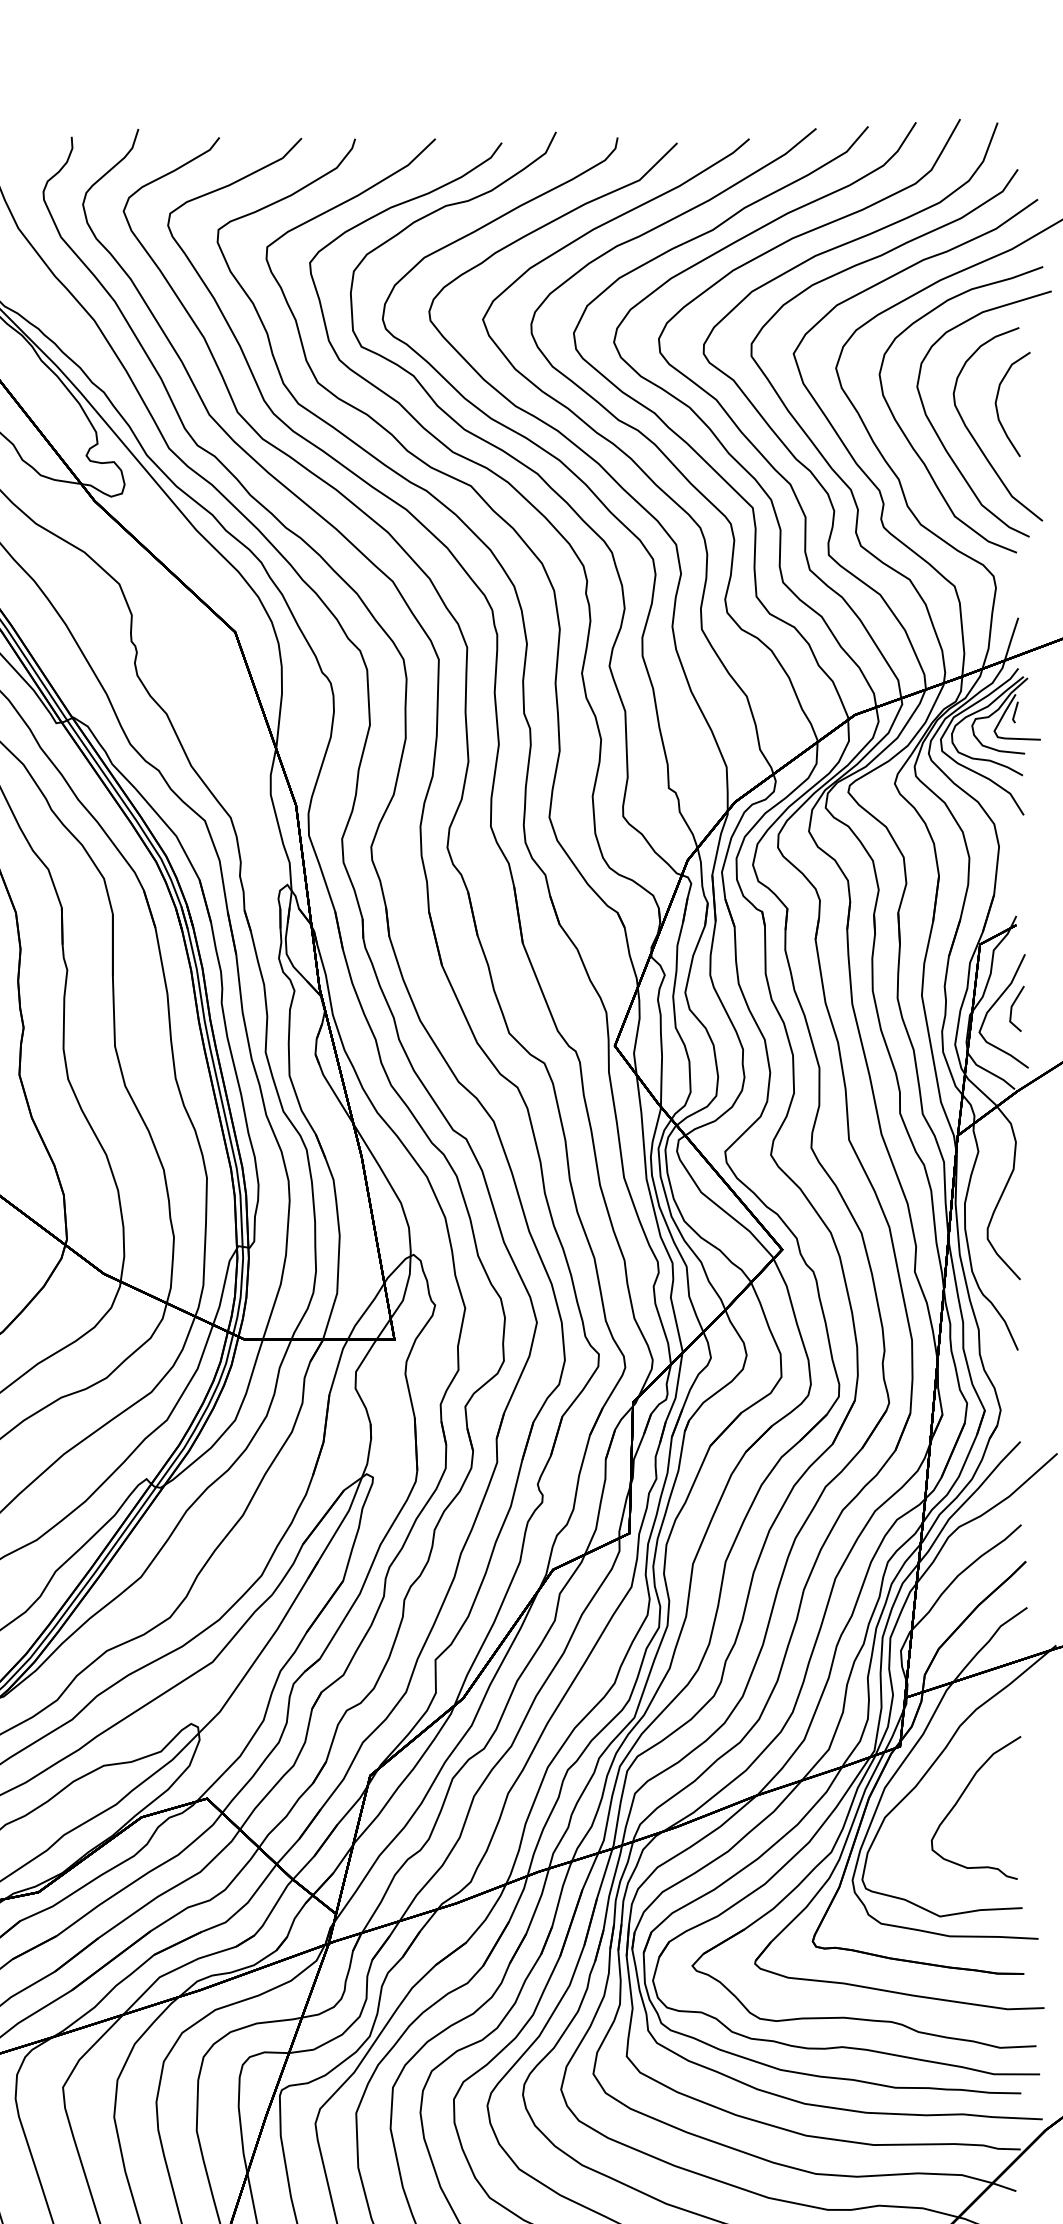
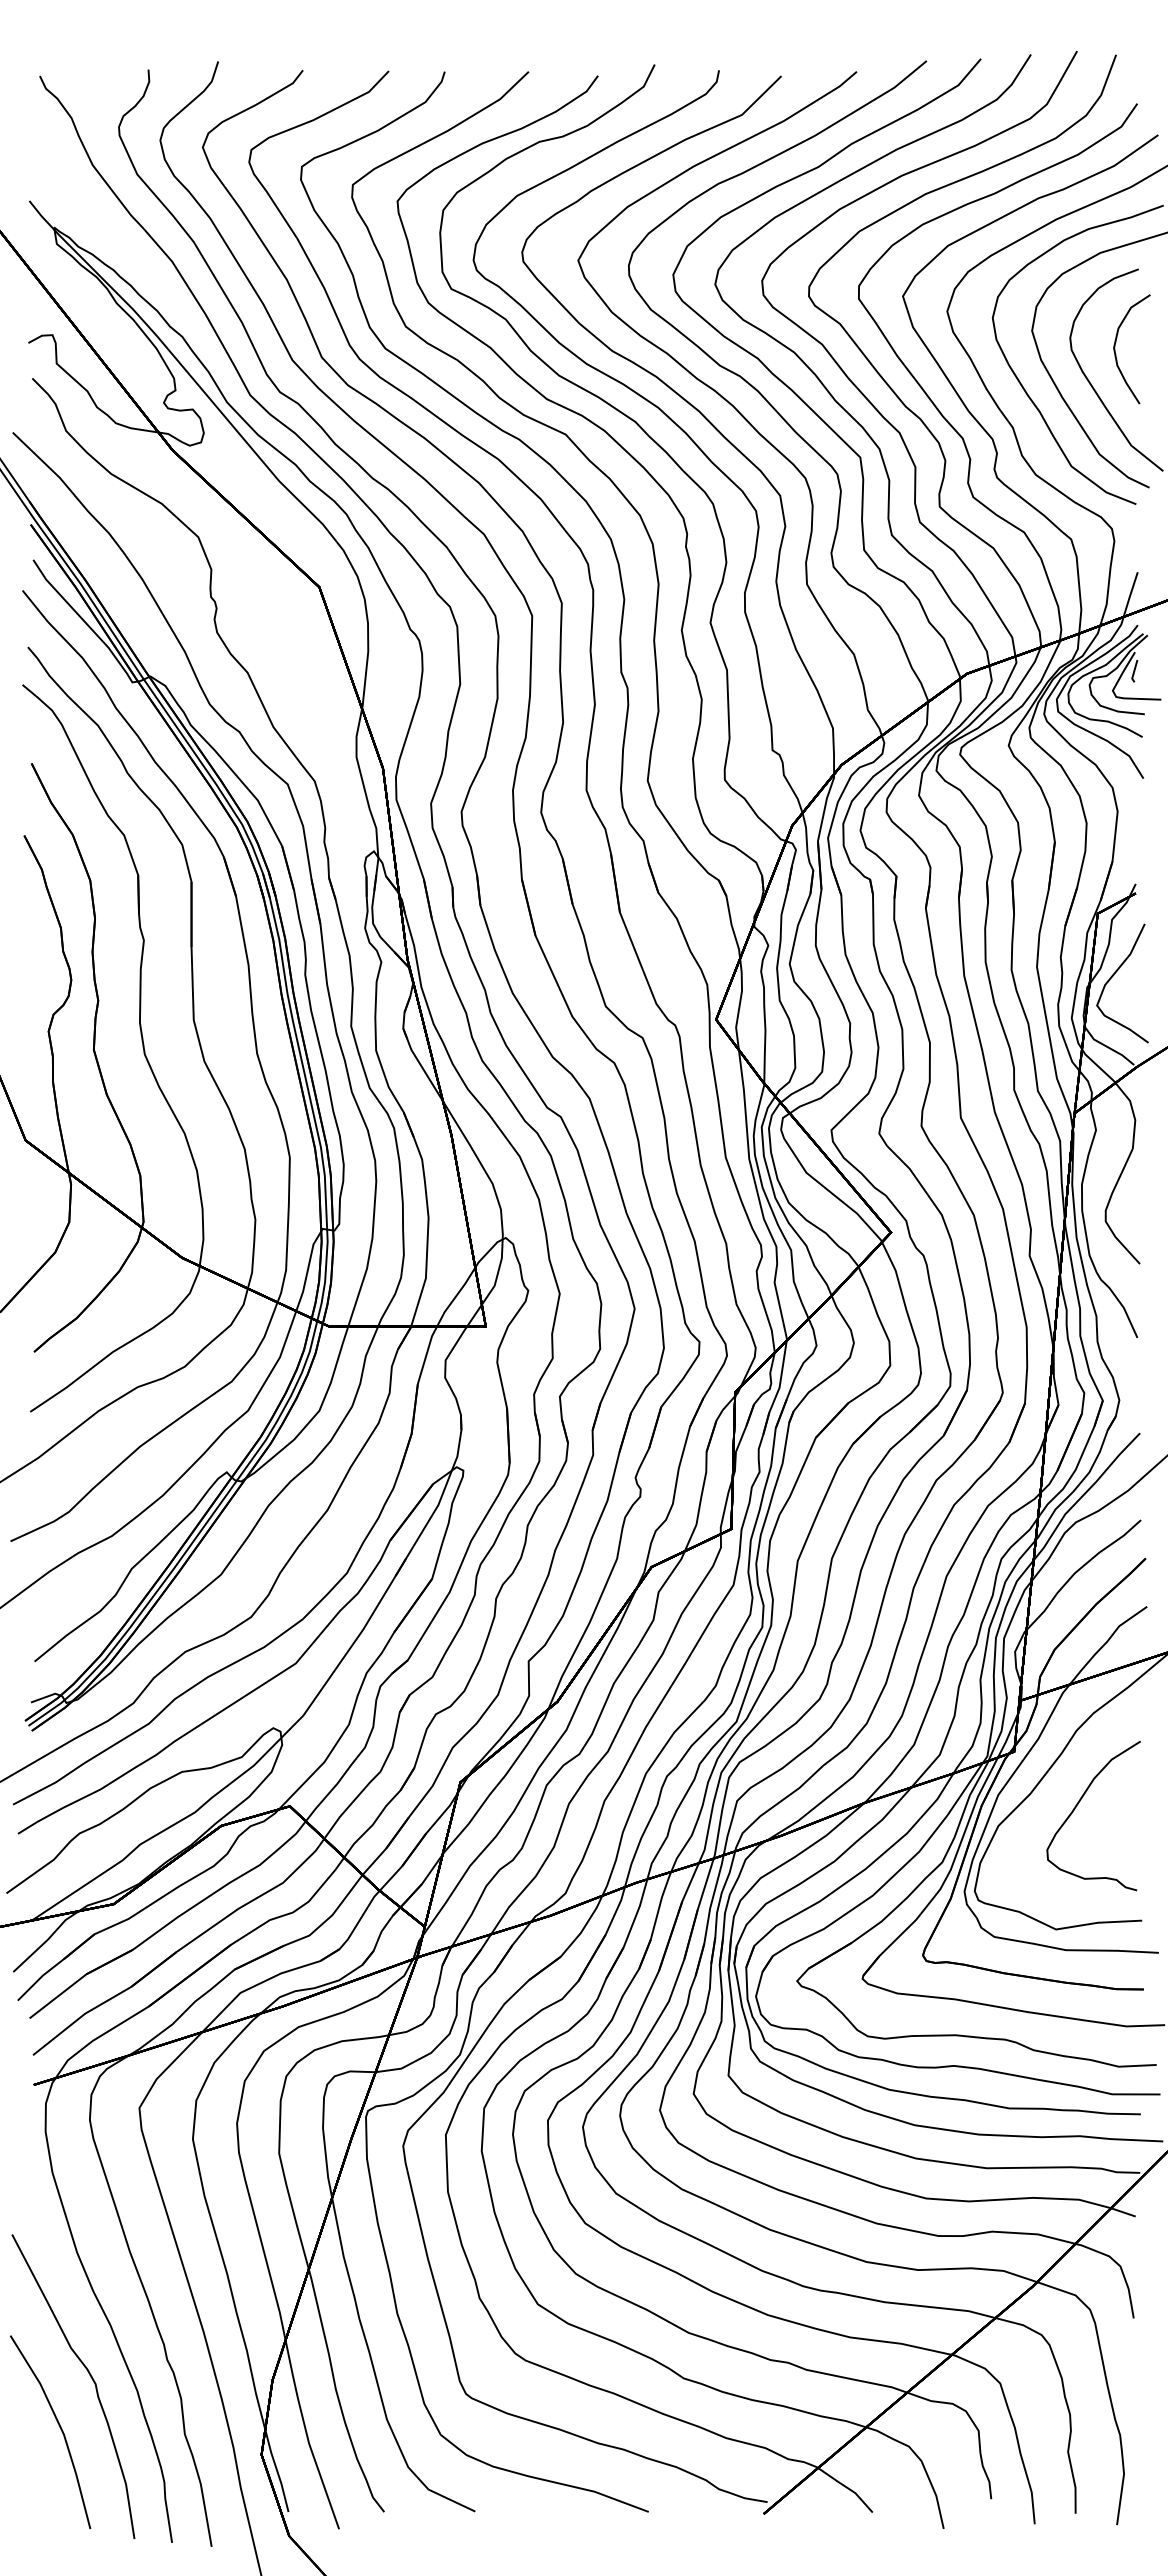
part: (1017, 1009) -> (1136, 981), removed

